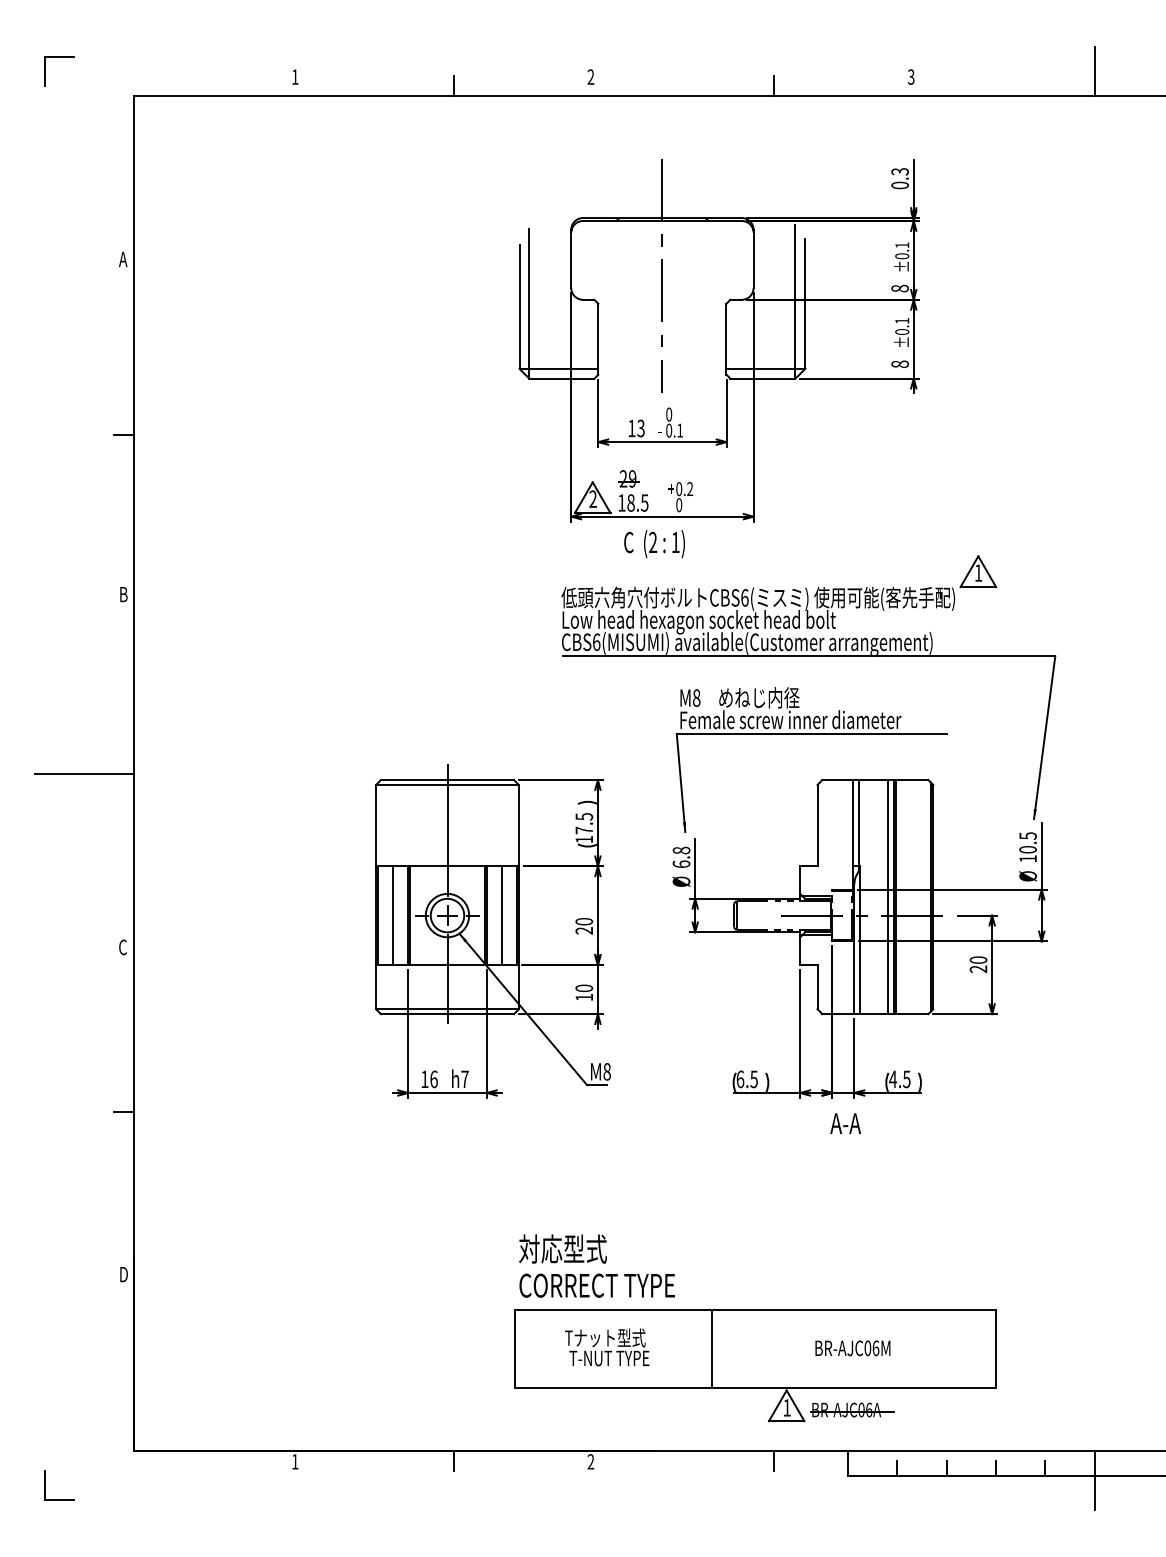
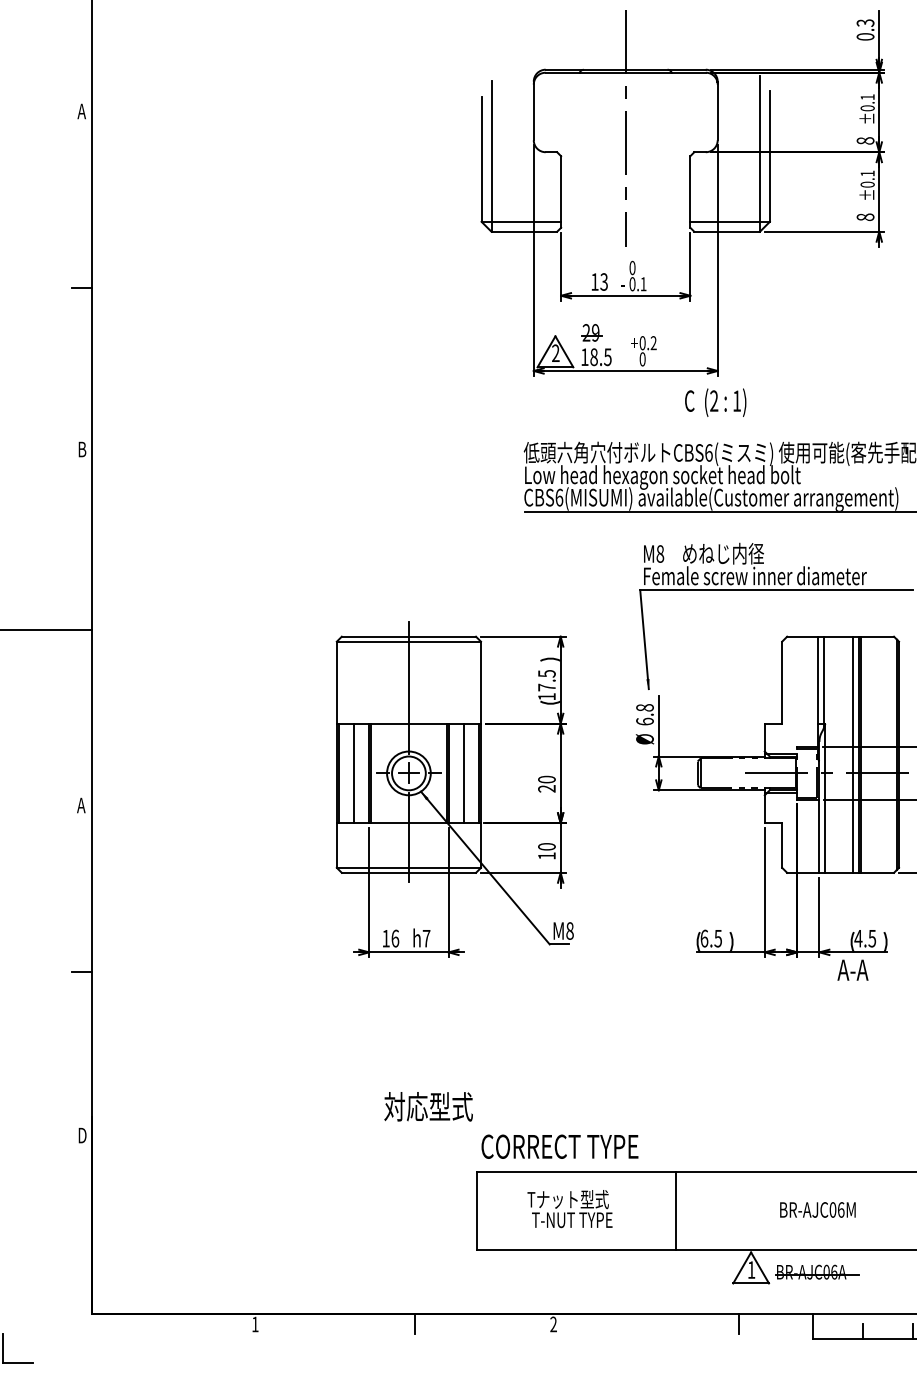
text: (654, 544) -> (715, 403), moved
text: (122, 947) -> (81, 805), C -> A
text: (845, 1123) -> (852, 970), moved
text: (562, 1248) -> (428, 1106), moved

